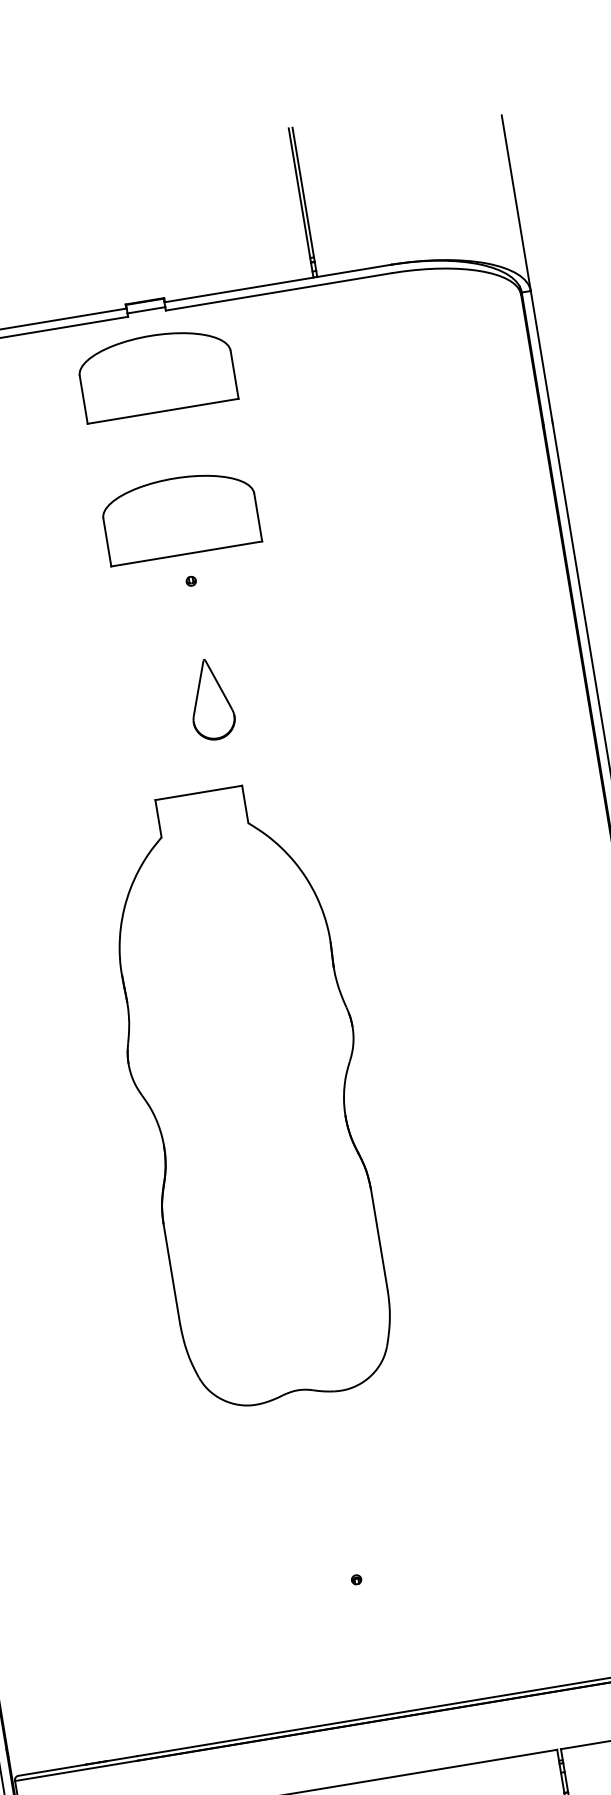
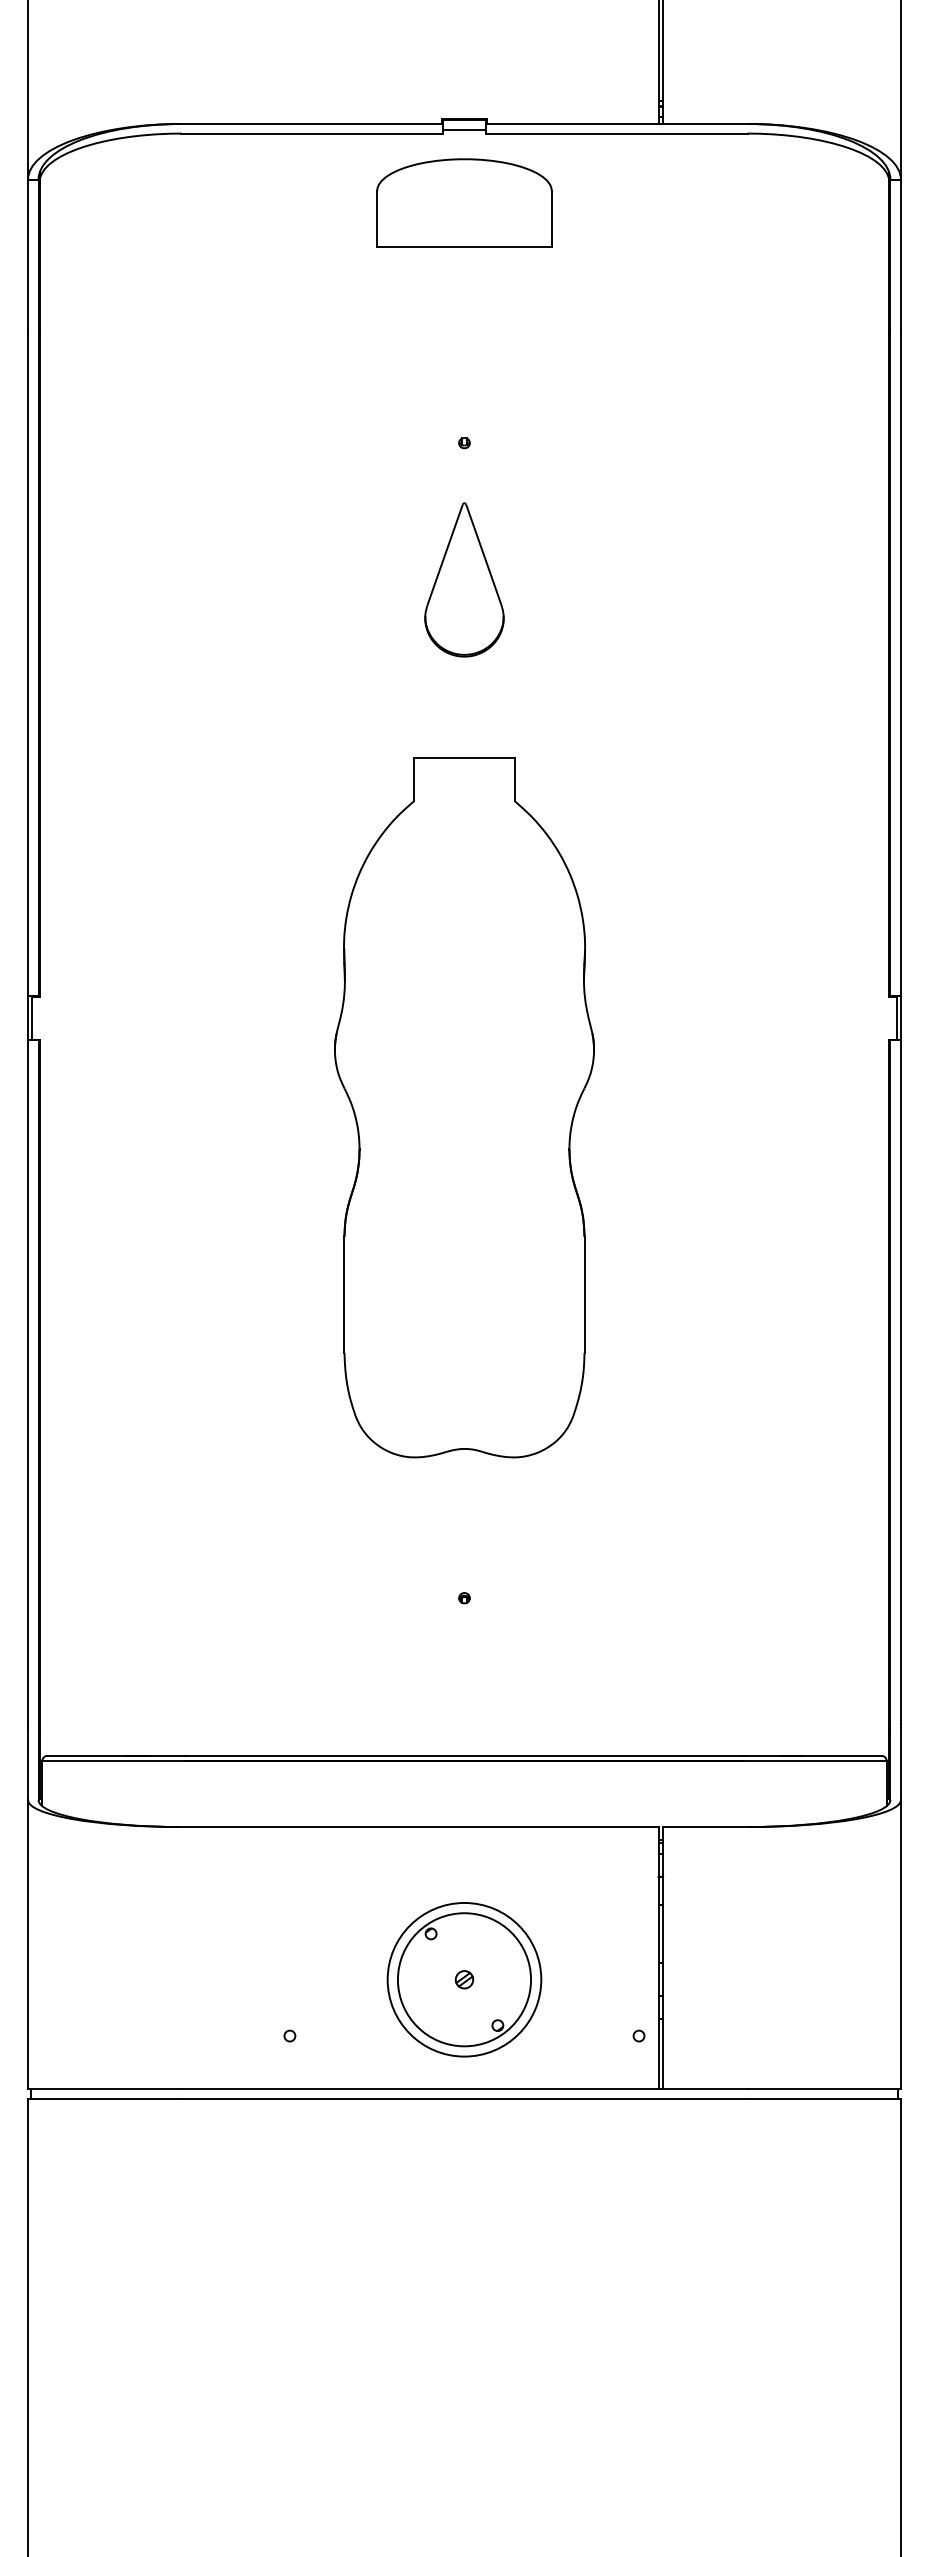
part: (180, 515) -> (464, 367), removed
part: (210, 699) -> (464, 579), size x1.67
part: (248, 1095) -> (464, 1107), moved

